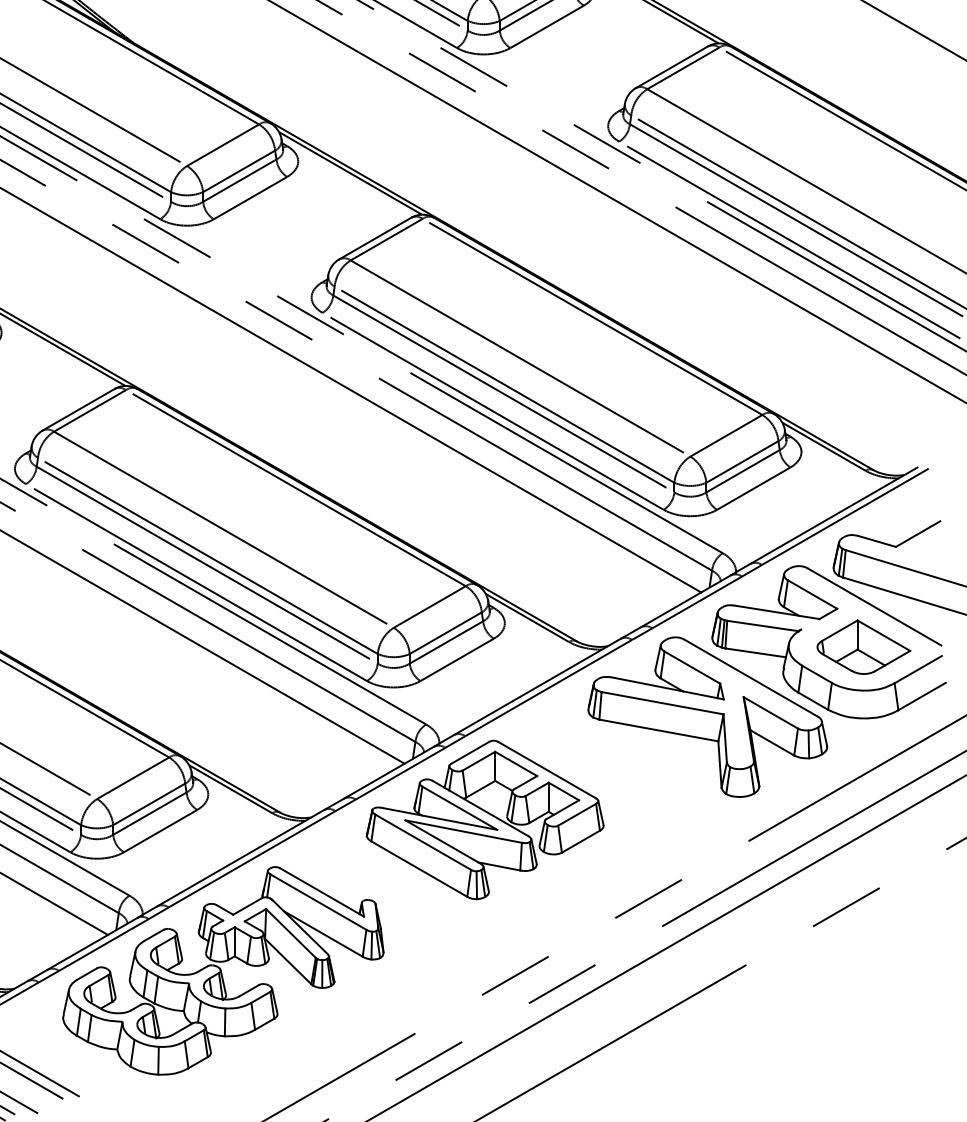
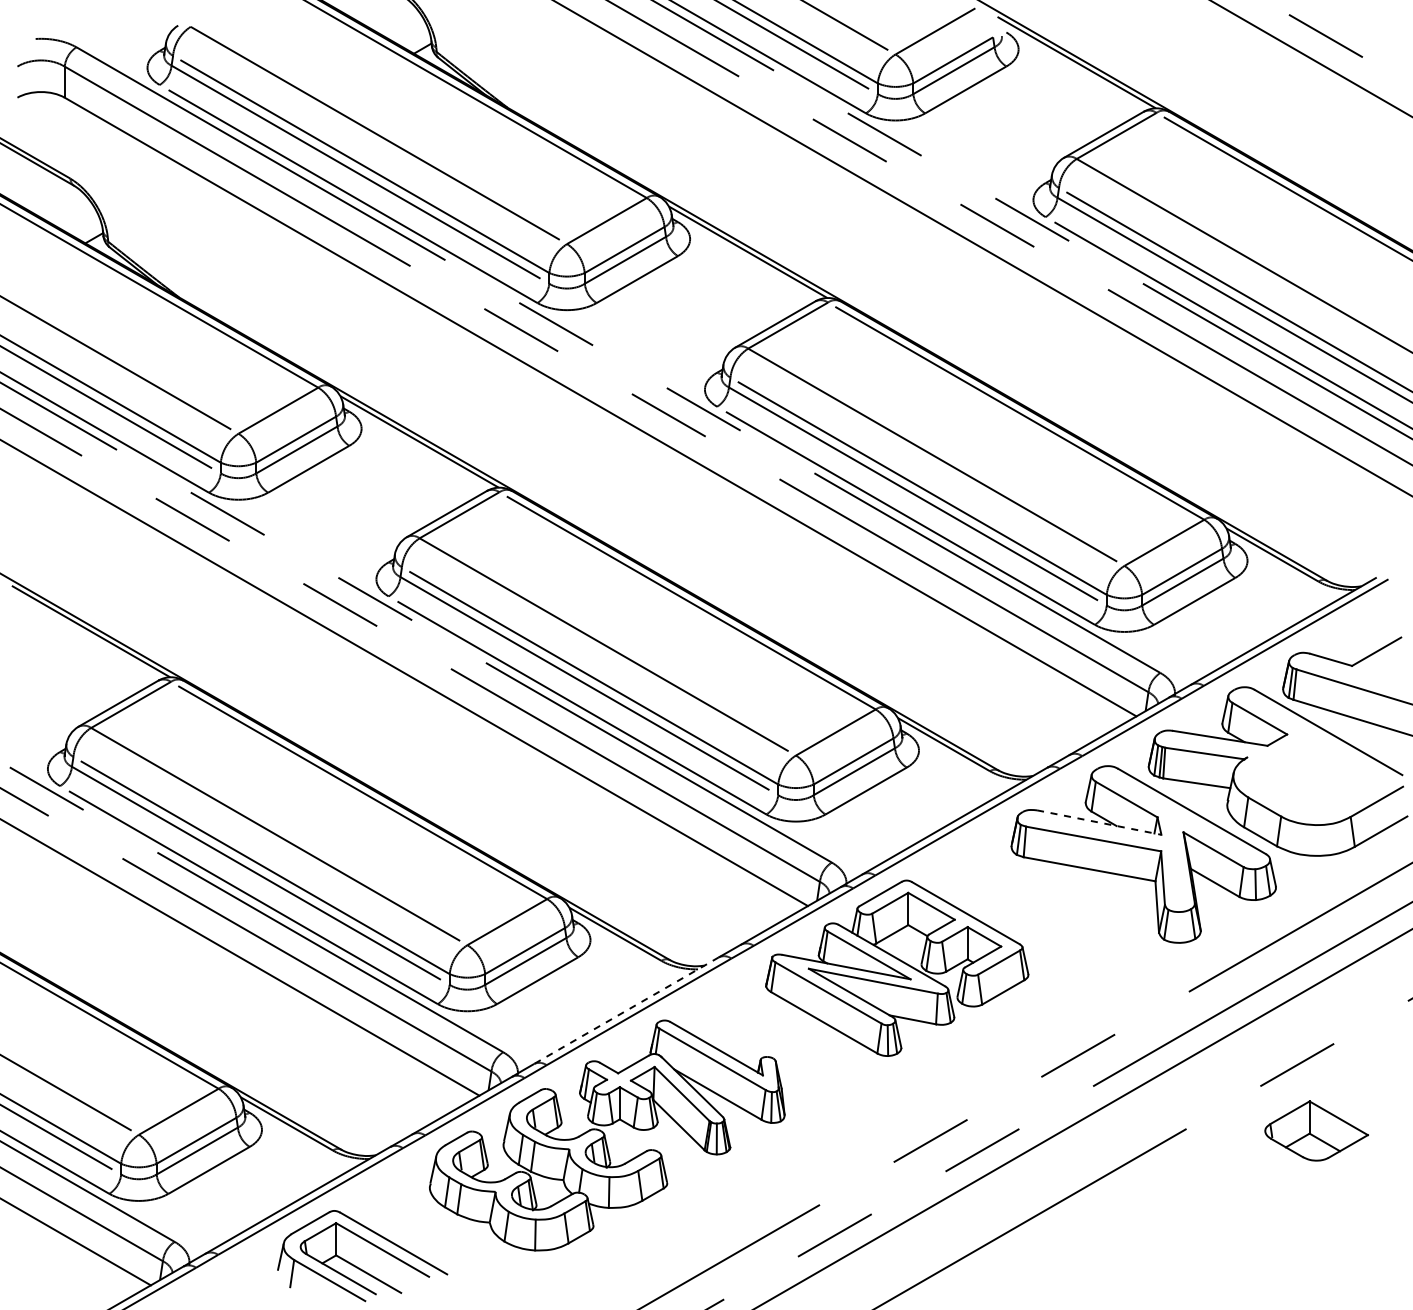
part: (863, 646) -> (1316, 1130), moved
line: (667, 688) -> (1099, 822), solid -> dashed
line: (240, 858) -> (626, 1010), solid -> dashed

